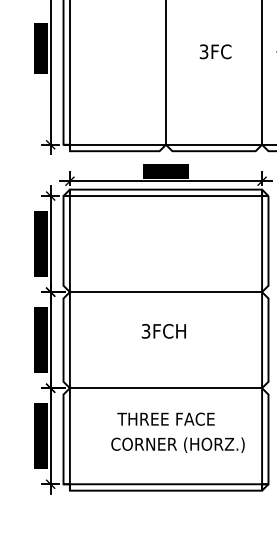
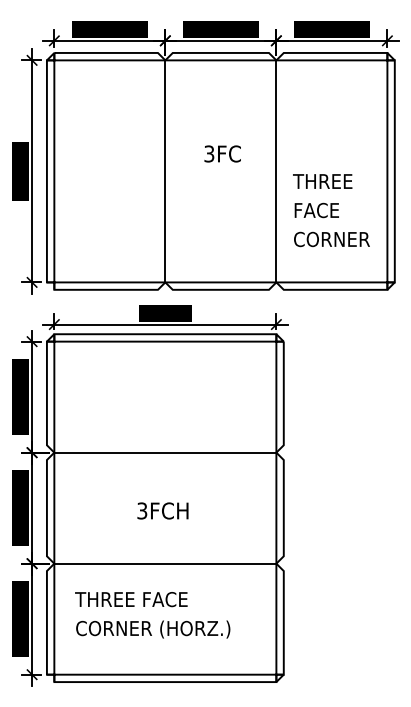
text: (215, 51) -> (222, 153), moved
text: (163, 330) -> (162, 510), moved
text: (166, 419) -> (131, 599), moved
text: (178, 445) -> (153, 629), moved

